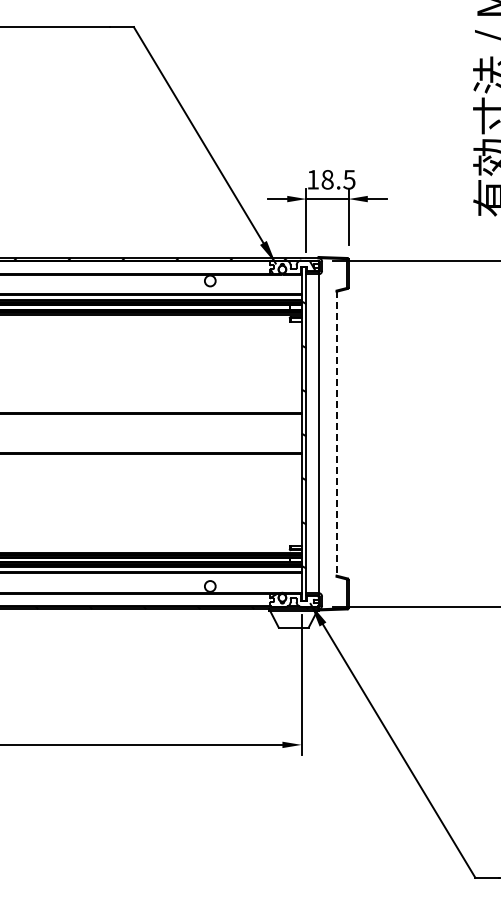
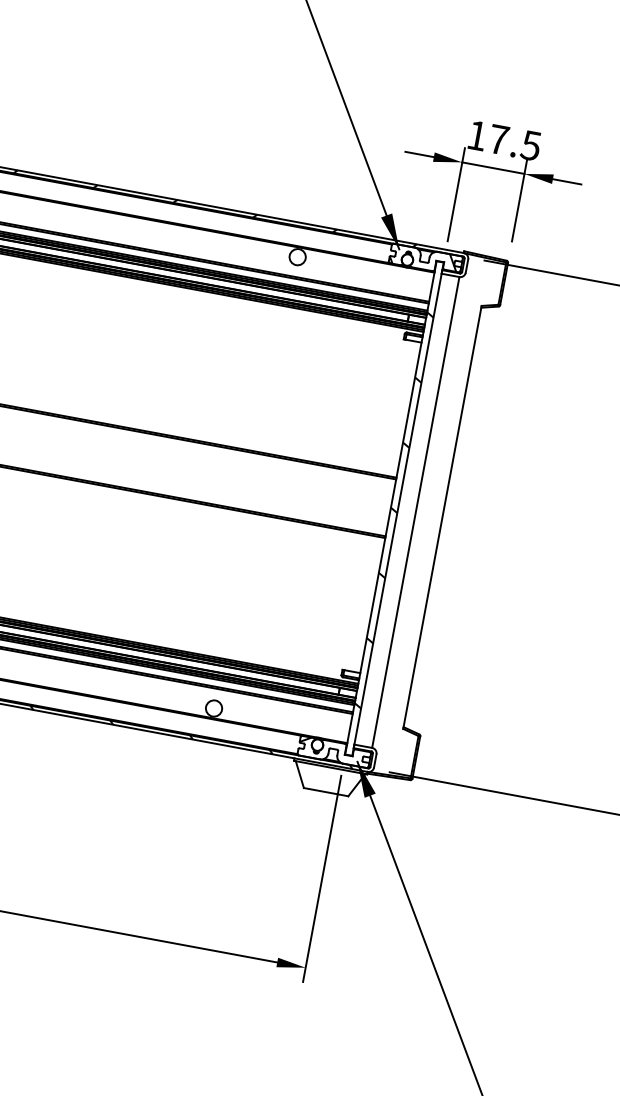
text: (327, 179) -> (498, 139), 18.5 -> 17.5
line: (336, 434) -> (442, 518), dashed -> solid

